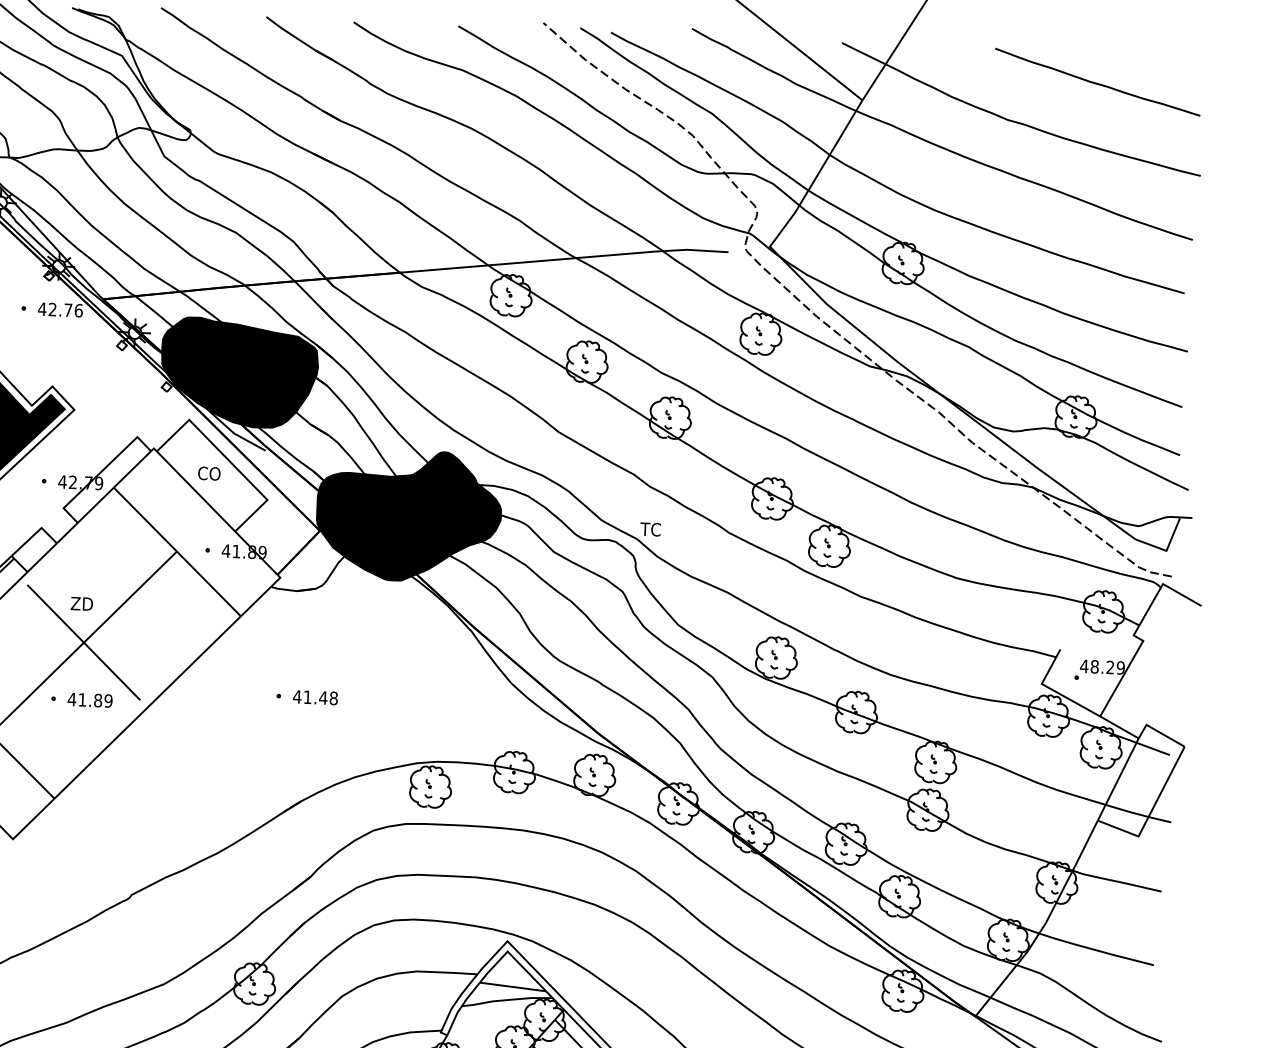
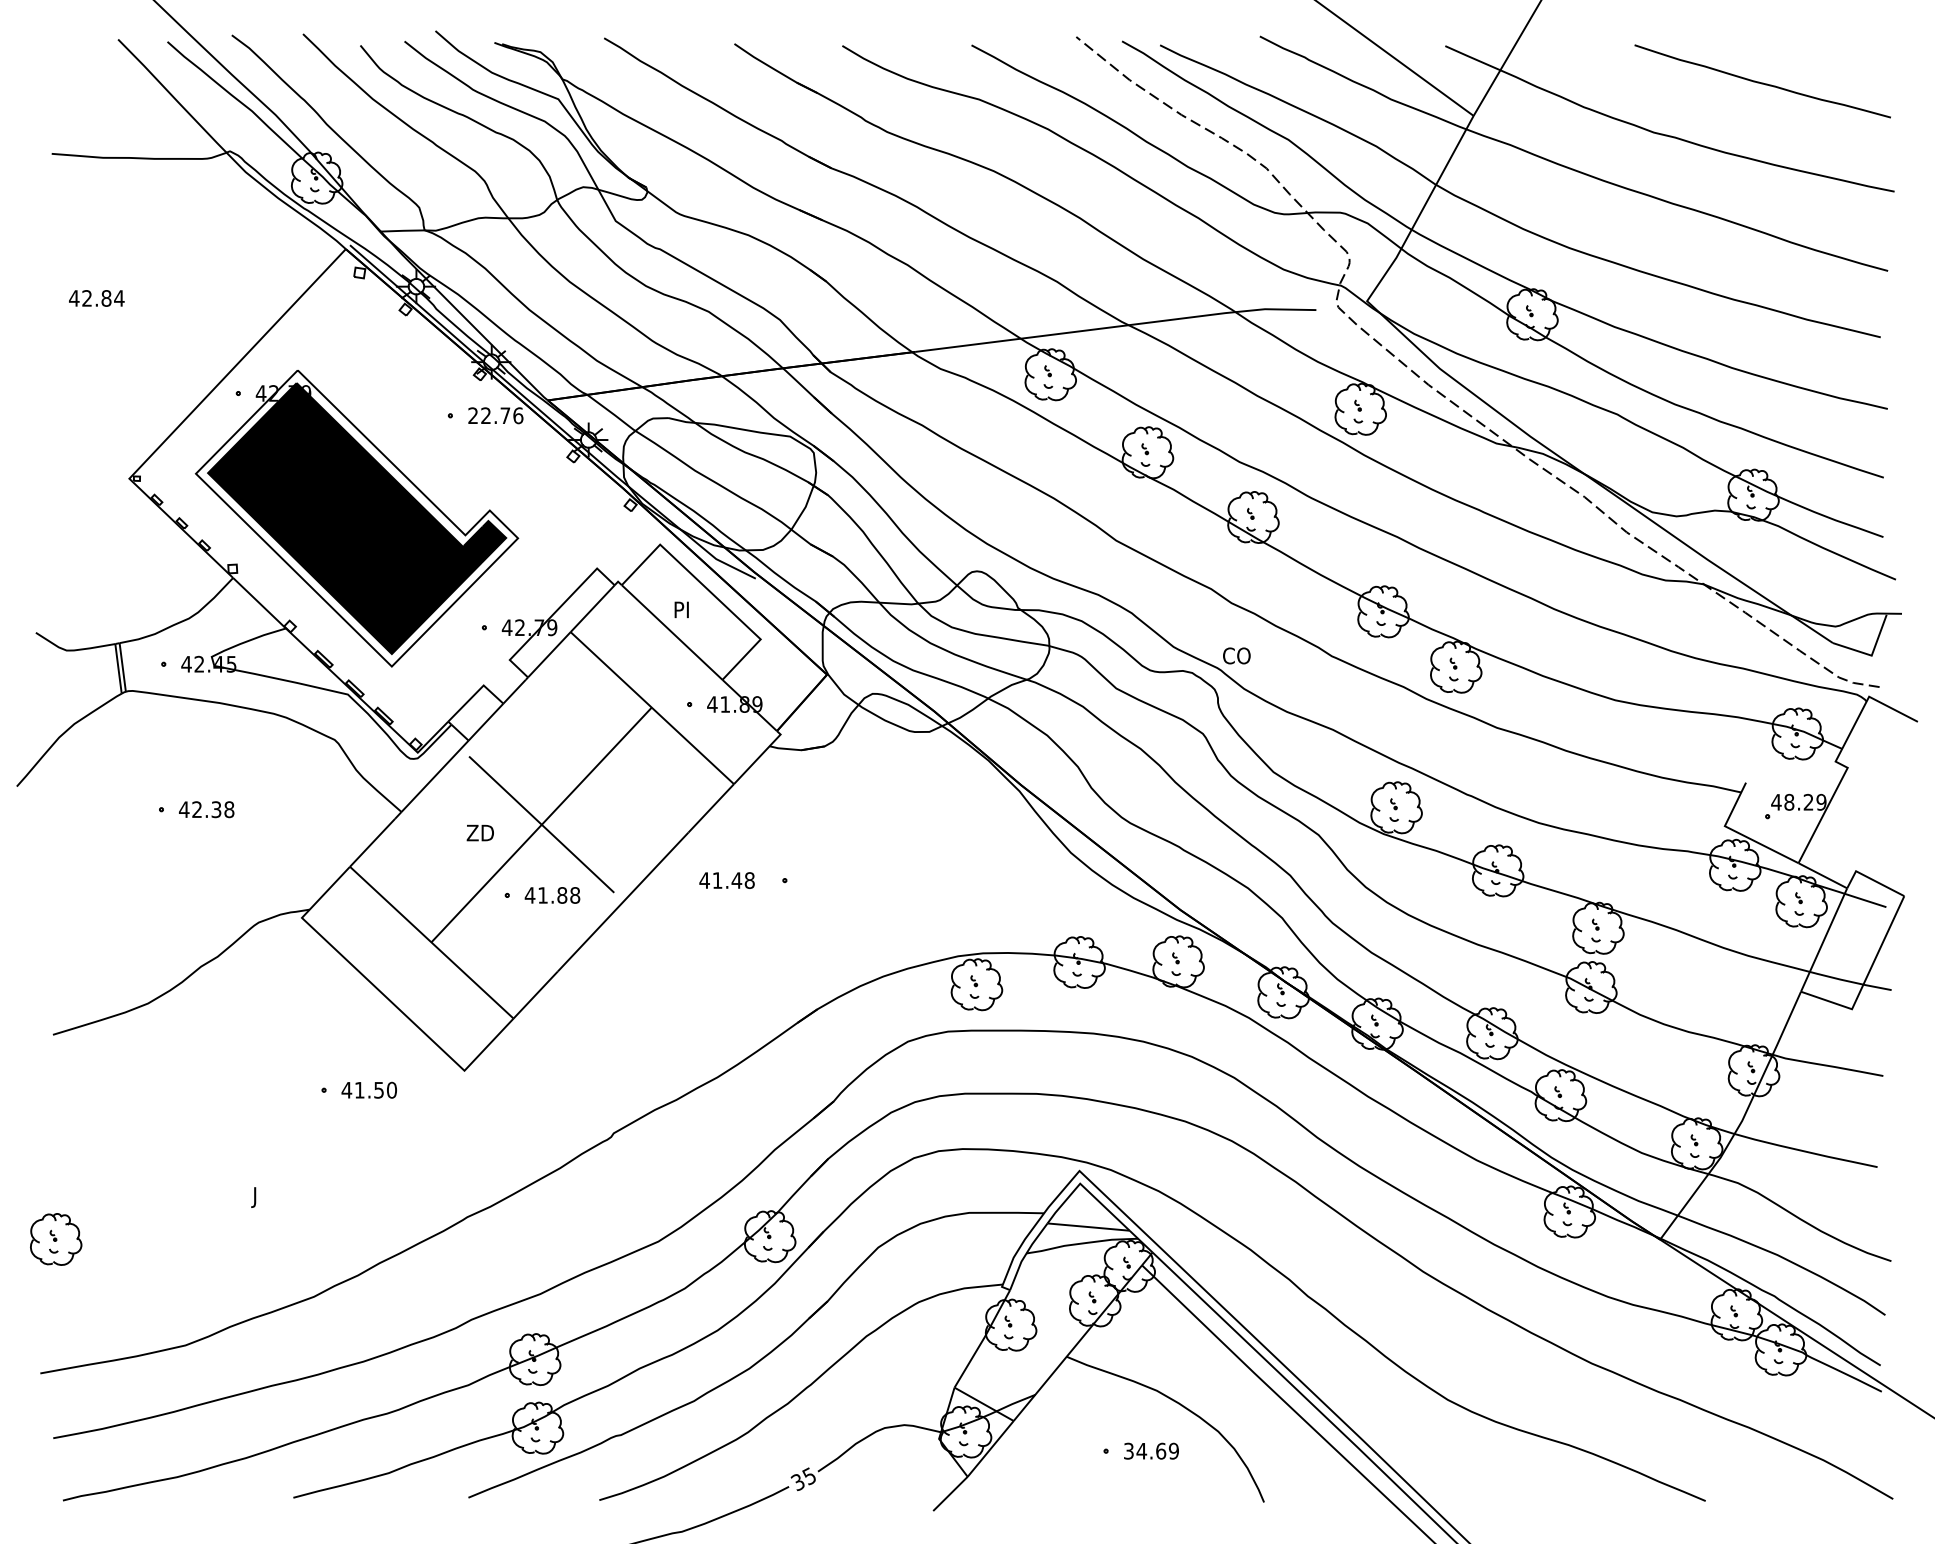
text: (41, 308) -> (472, 415), 42.76 -> 22.76
fill: (239, 373) -> (719, 484), removed
text: (209, 473) -> (687, 609), CO -> PI
fill: (408, 515) -> (935, 651), removed
text: (651, 529) -> (1235, 655), TC -> CO
text: (81, 603) -> (479, 832), moved
text: (314, 697) -> (726, 880), moved
text: (108, 701) -> (575, 895), 41.89 -> 41.88

